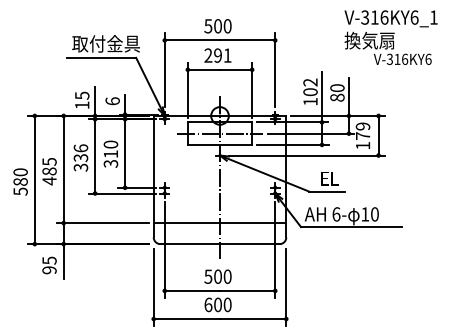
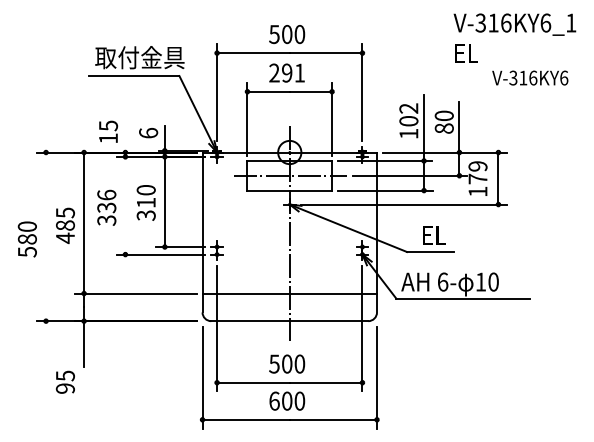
text: (369, 40) -> (486, 53), 換気扇 -> EL
line: (95, 140) -> (125, 184), removed
line: (35, 179) -> (46, 236), removed
text: (48, 264) -> (64, 381), moved

